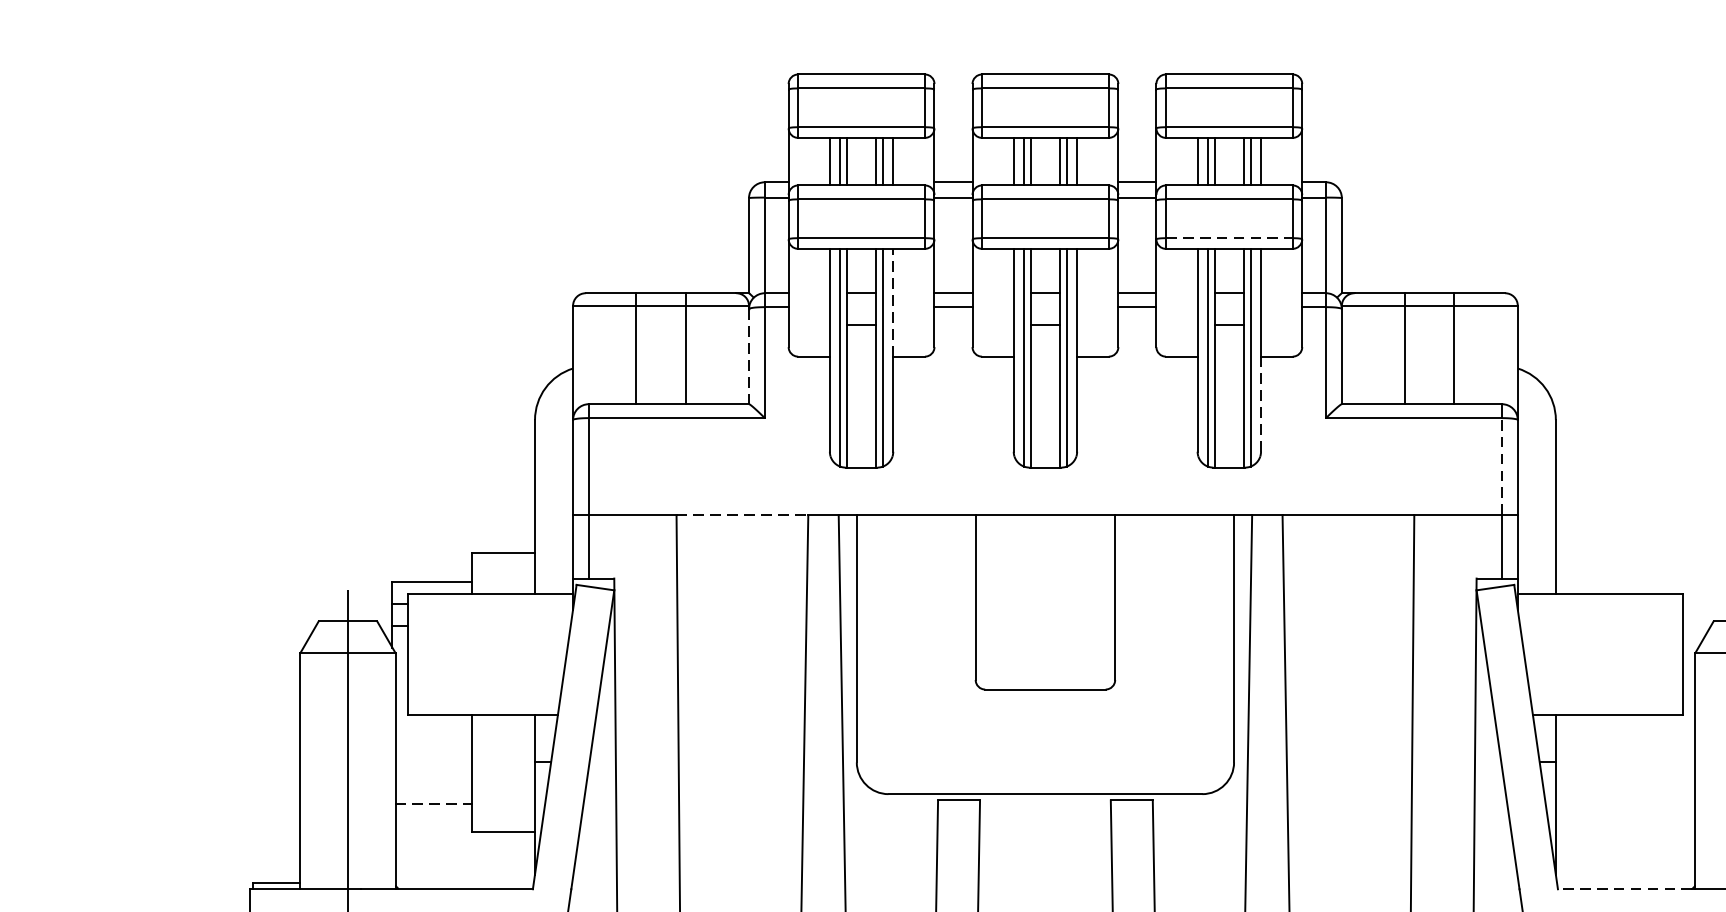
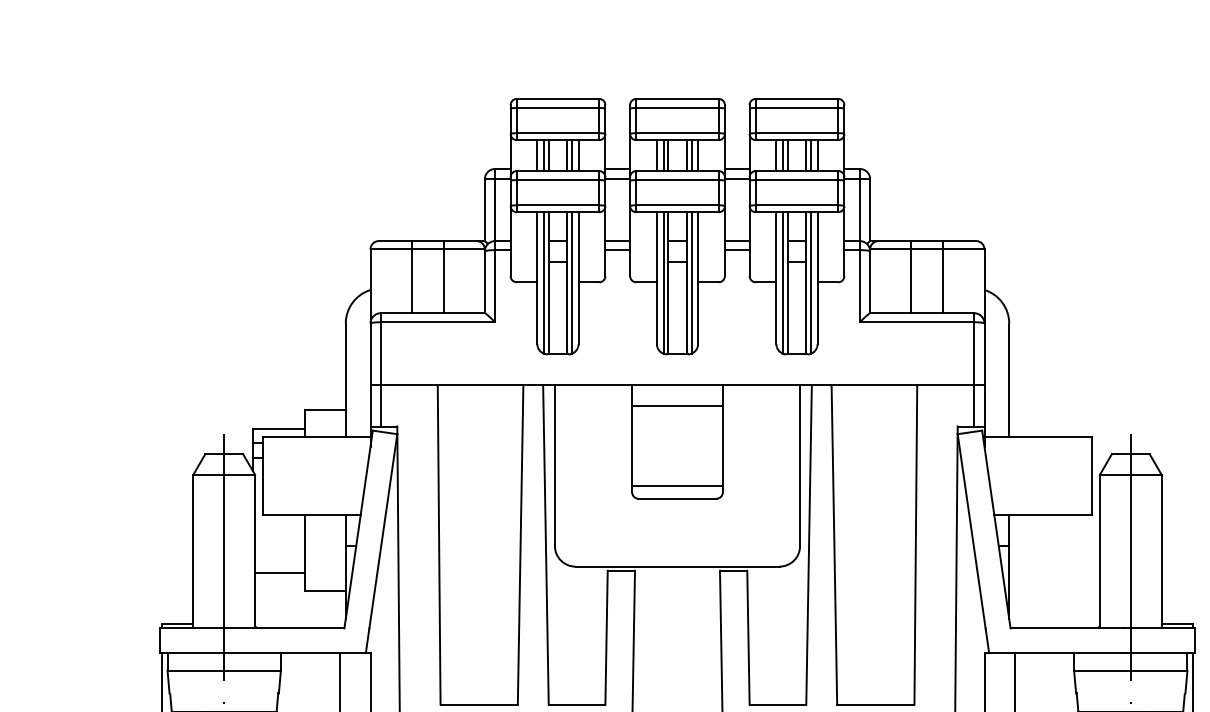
line: (1230, 238) -> (797, 205), dashed -> solid
line: (893, 301) -> (578, 246), dashed -> solid
line: (748, 356) -> (484, 282), dashed -> solid
line: (1260, 404) -> (817, 313), dashed -> solid
line: (1502, 466) -> (974, 353), dashed -> solid
line: (742, 515) -> (480, 385), dashed -> solid
line: (1045, 546) -> (677, 405), added
line: (1045, 670) -> (677, 486), added
line: (433, 803) -> (279, 572), dashed -> solid
line: (1625, 889) -> (1054, 628), dashed -> solid

